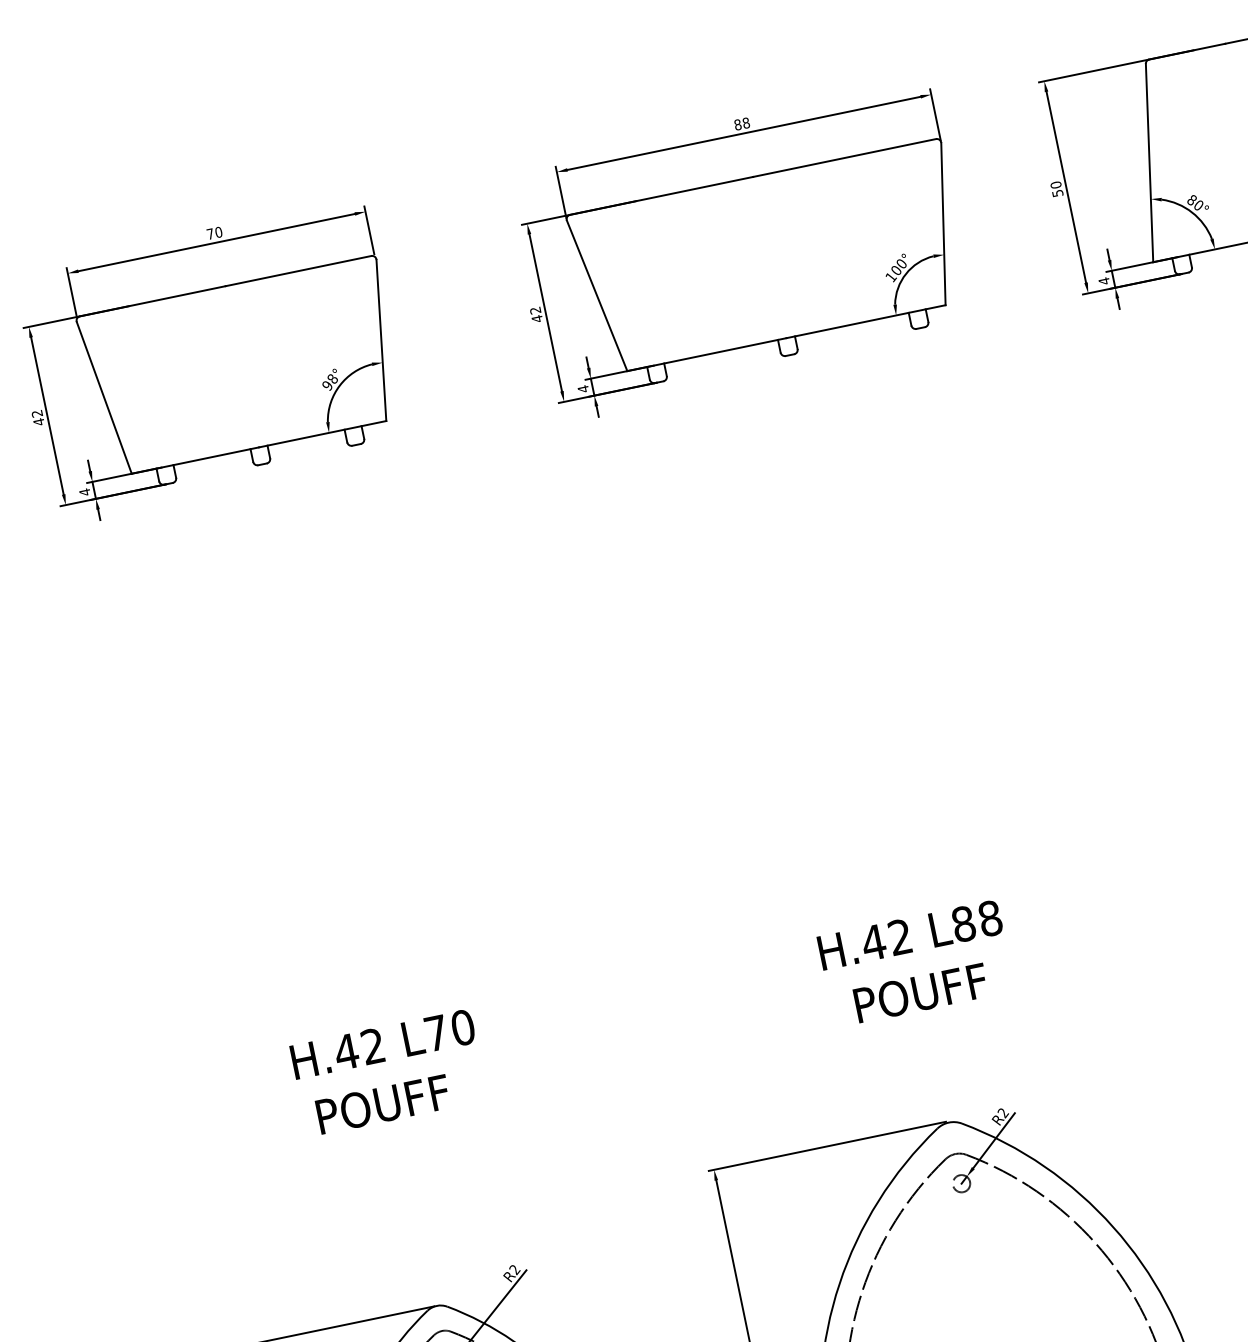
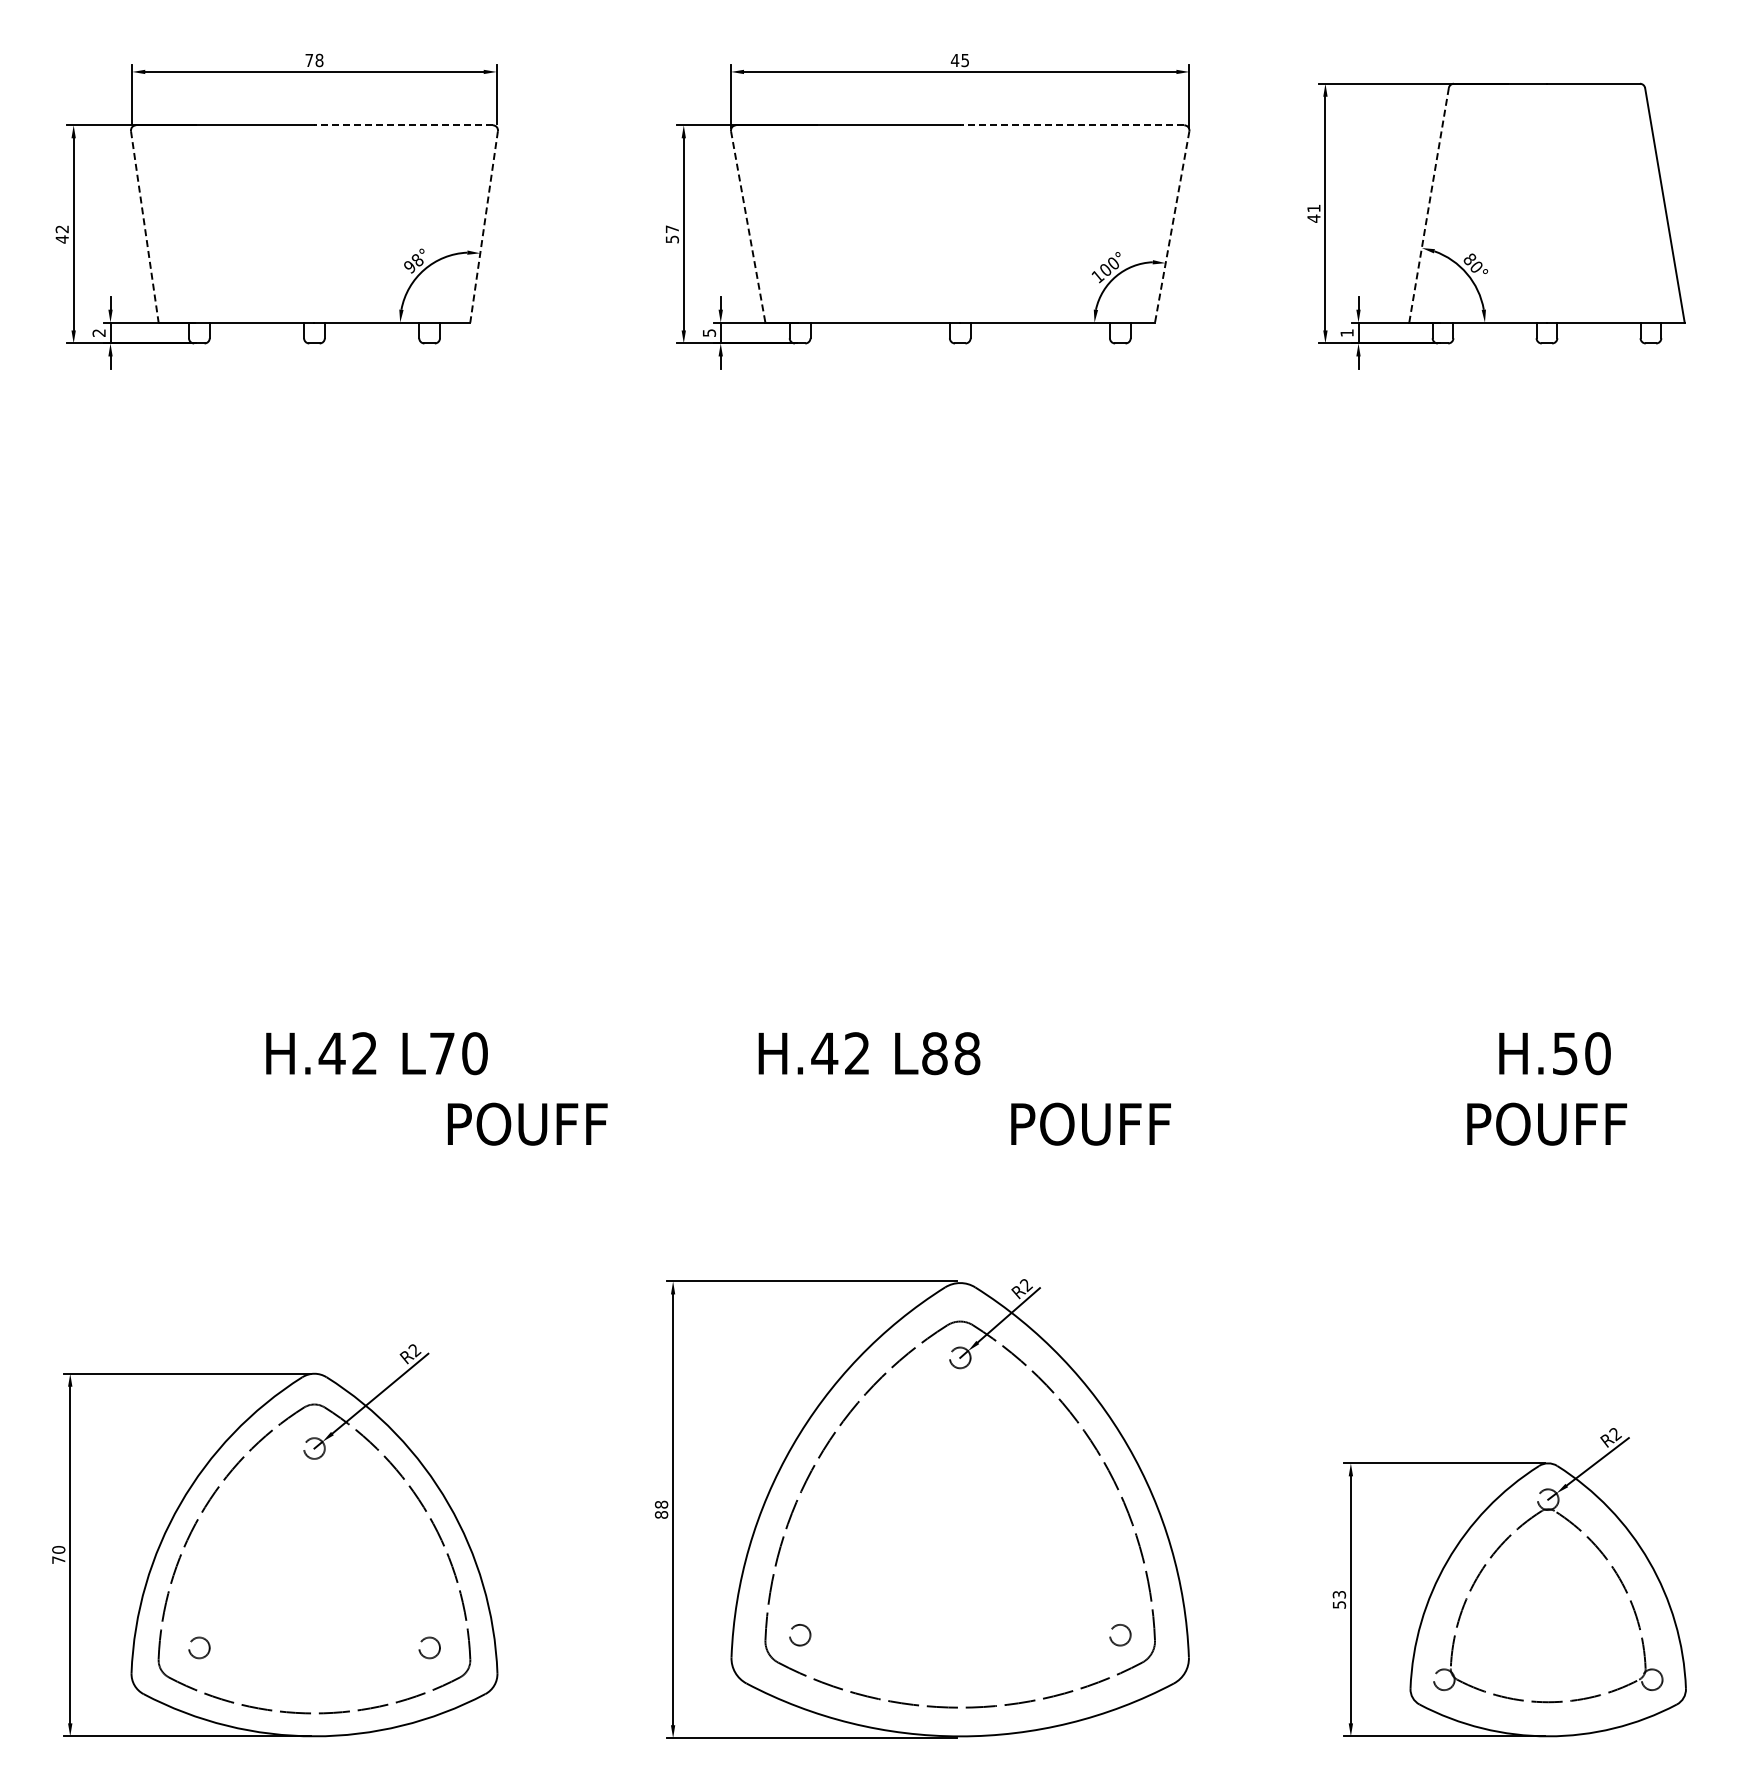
text: (741, 124) -> (959, 60), 88 -> 45
line: (844, 158) -> (1071, 125), solid -> dashed
line: (1149, 163) -> (1429, 205), solid -> dashed
text: (1056, 189) -> (1313, 213), 50 -> 41
line: (943, 224) -> (1172, 227), solid -> dashed
text: (218, 232) -> (319, 60), 70 -> 78
line: (298, 271) -> (403, 125), solid -> dashed
text: (1103, 280) -> (1346, 332), 4 -> 1
line: (597, 296) -> (748, 227), solid -> dashed
text: (536, 314) -> (672, 234), 42 -> 57
line: (381, 340) -> (484, 226), solid -> dashed
text: (583, 388) -> (709, 332), 4 -> 5
line: (103, 397) -> (144, 226), solid -> dashed
text: (84, 491) -> (98, 332), 4 -> 2
text: (910, 935) -> (869, 1053), moved
text: (920, 992) -> (1090, 1123), moved
text: (382, 1044) -> (376, 1053), moved
text: (383, 1103) -> (527, 1123), moved

